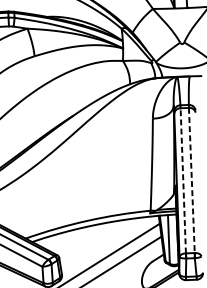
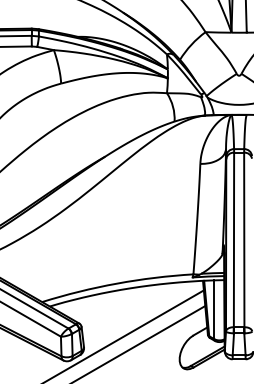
line: (183, 180) -> (234, 239), dashed -> solid
line: (192, 180) -> (244, 240), dashed -> solid

